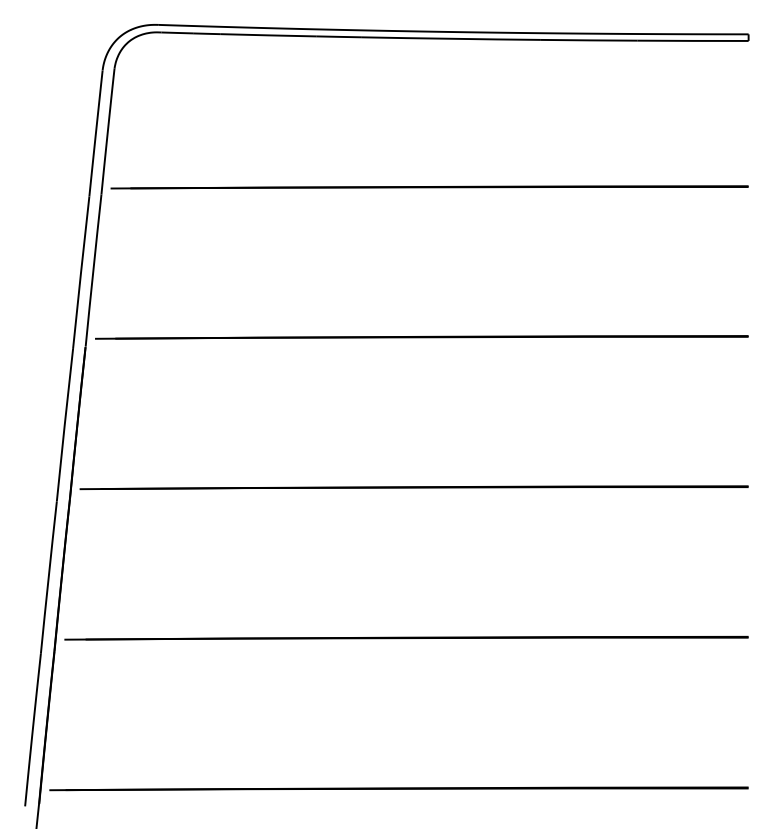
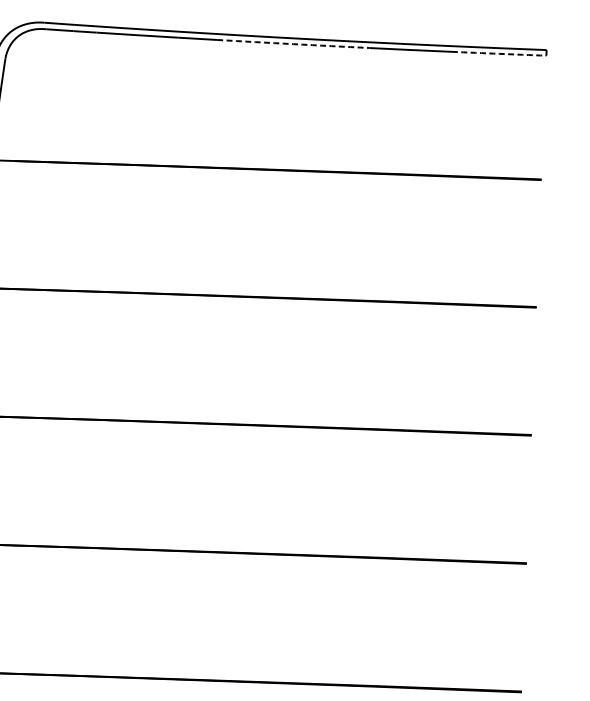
arc: (451, 38) -> (293, 43), solid -> dashed
arc: (693, 40) -> (499, 53), solid -> dashed

